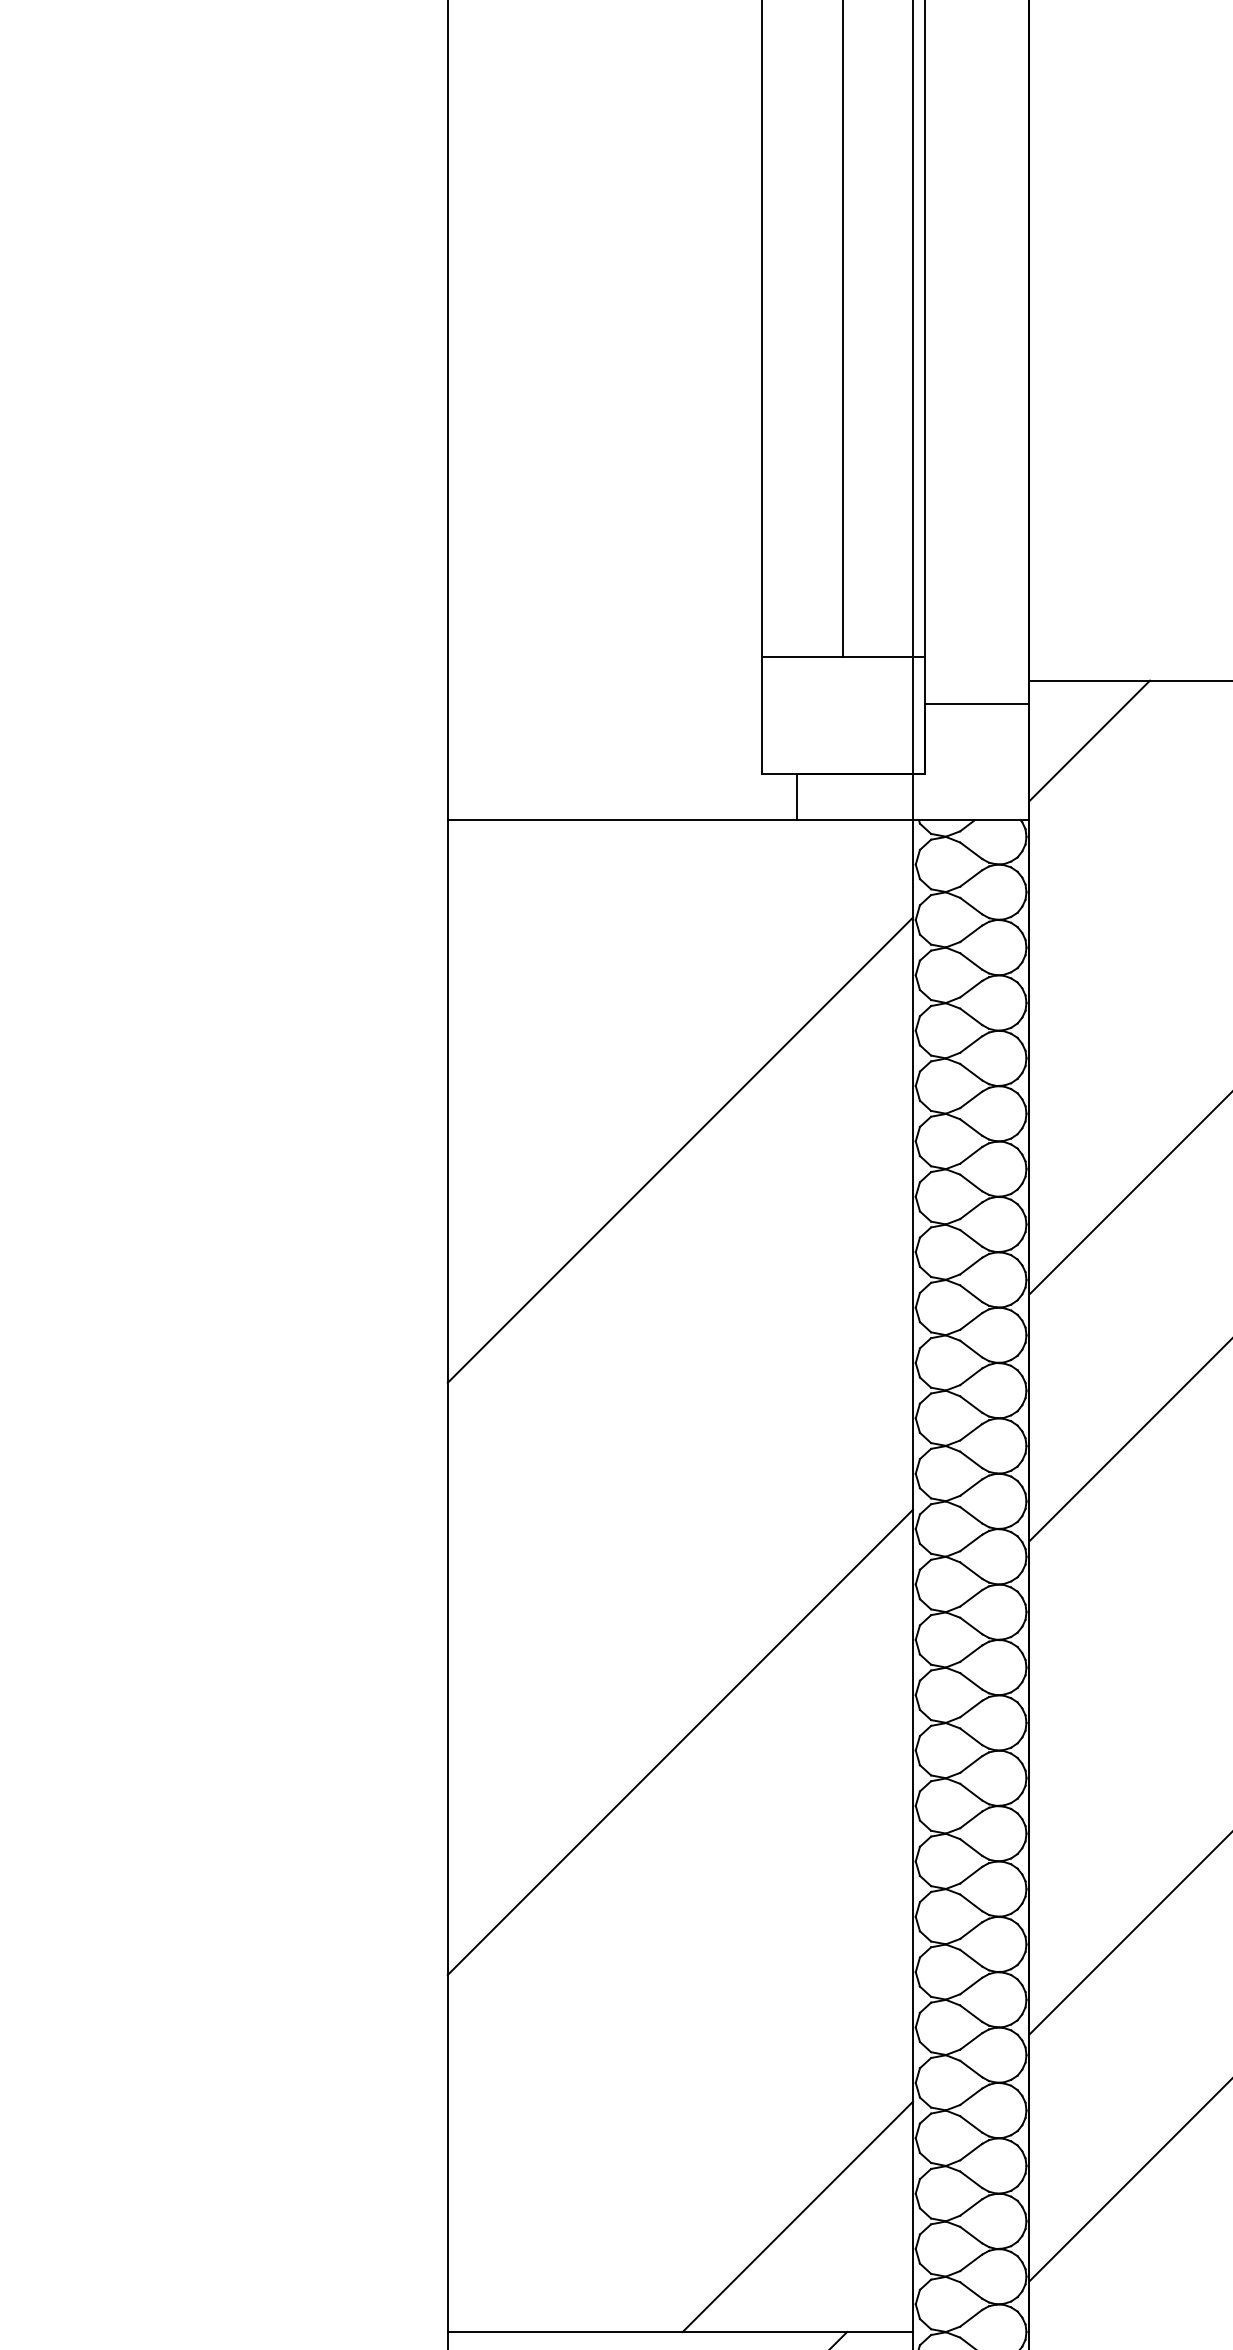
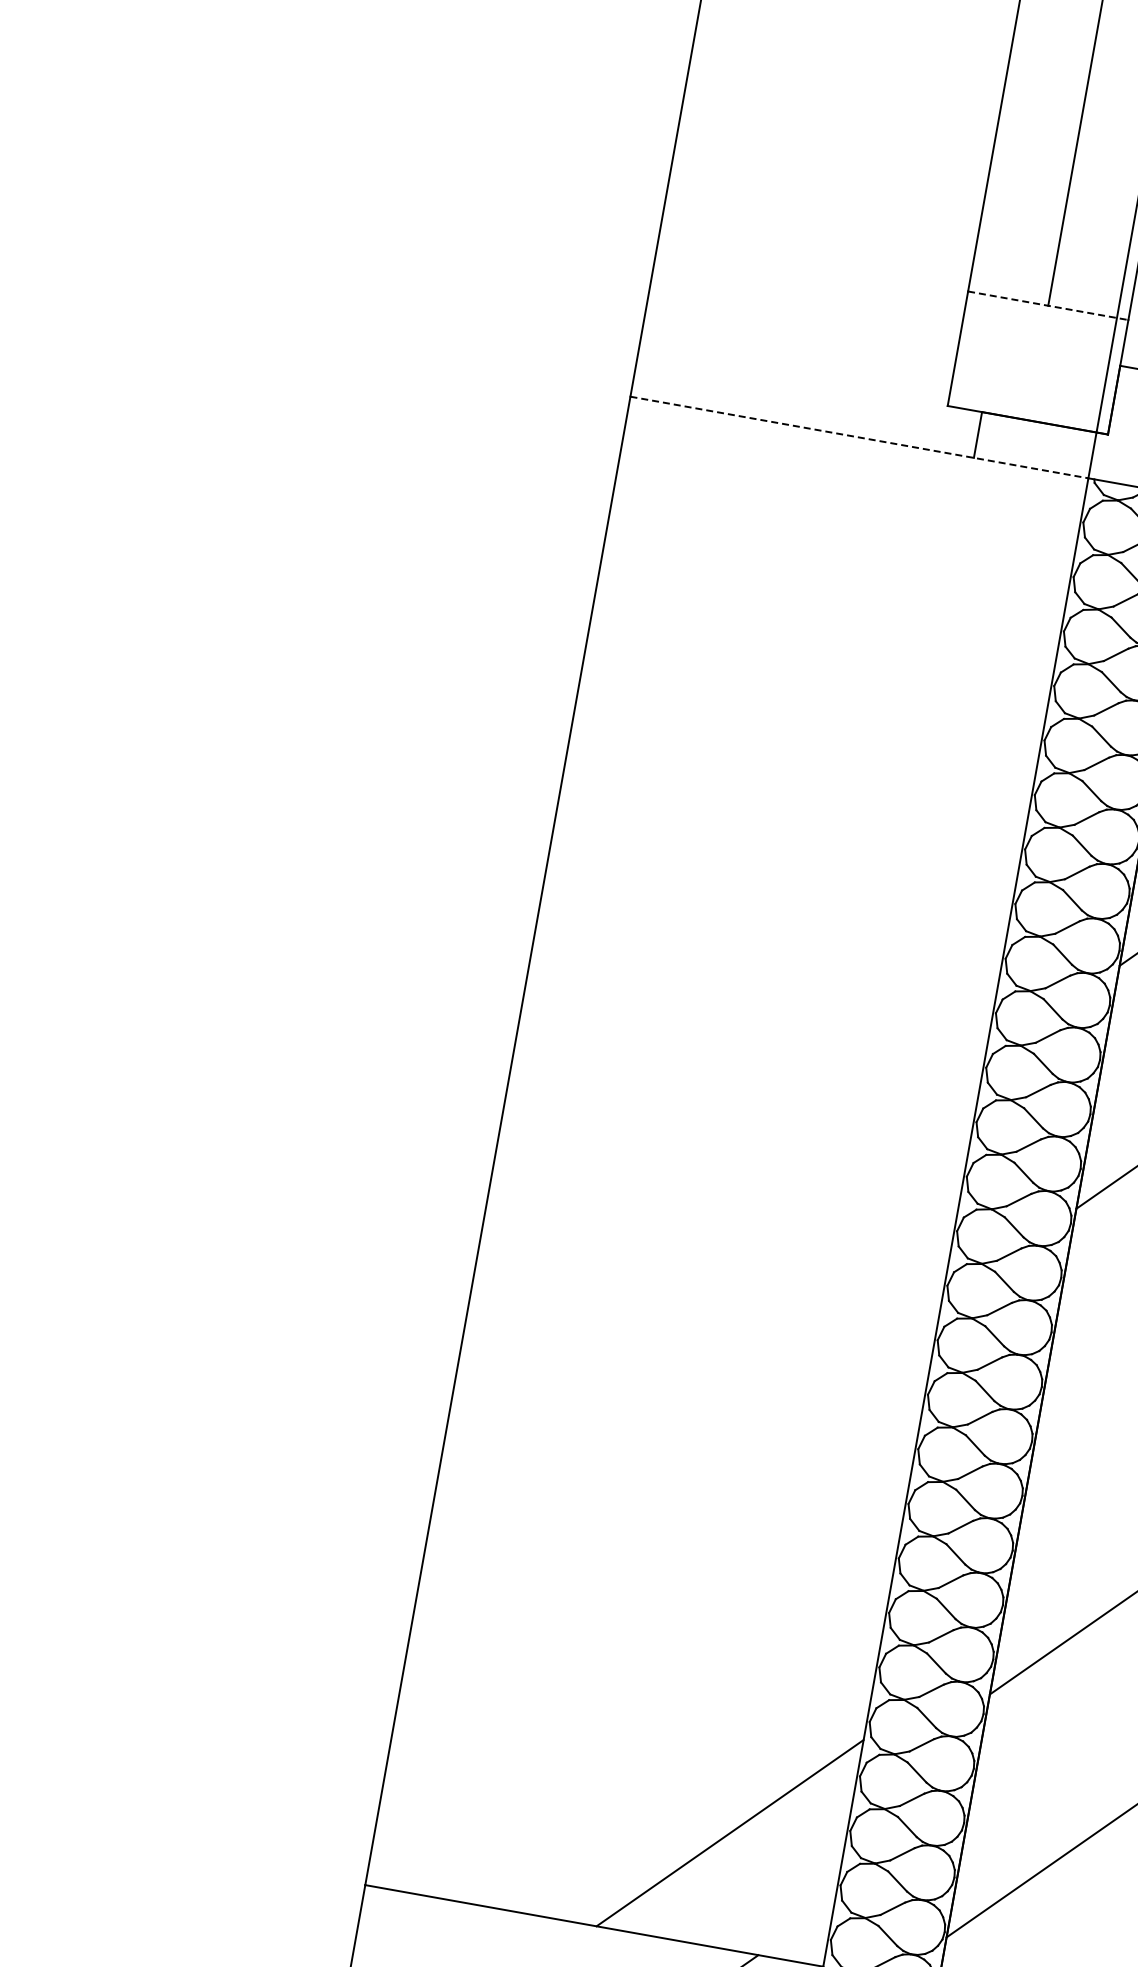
line: (843, 657) -> (1048, 305), solid -> dashed
line: (680, 820) -> (859, 437), solid -> dashed
line: (679, 1149) -> (800, 761), removed
line: (679, 1741) -> (696, 1344), removed

